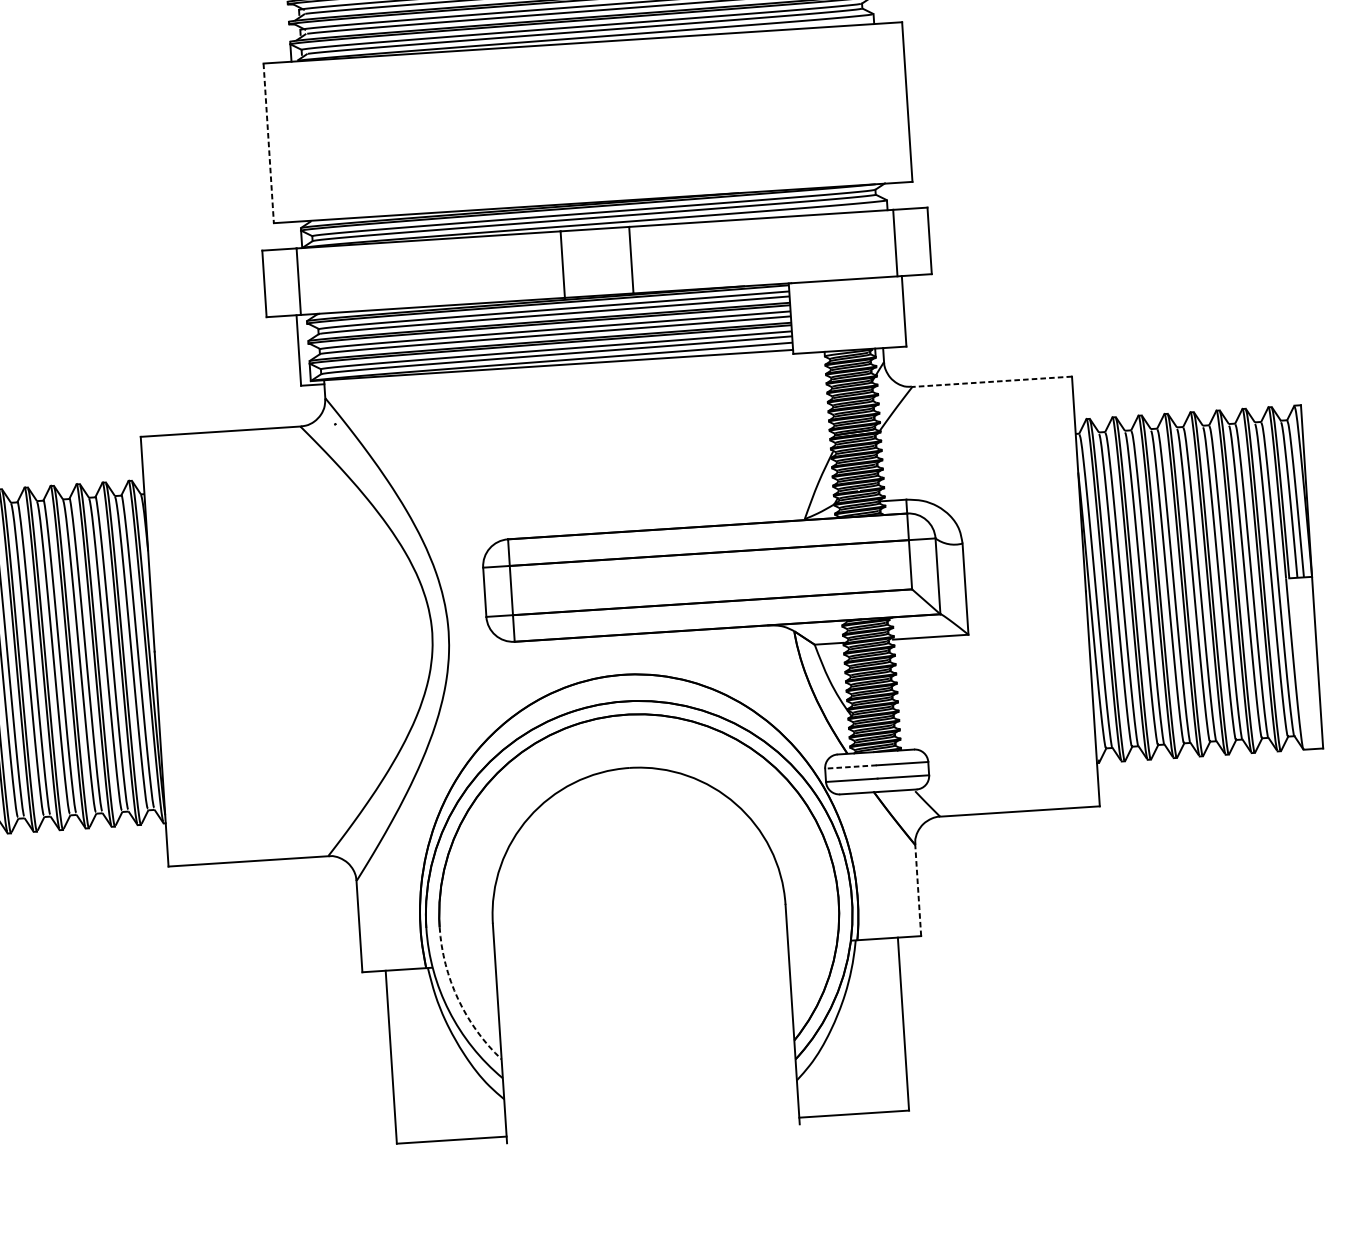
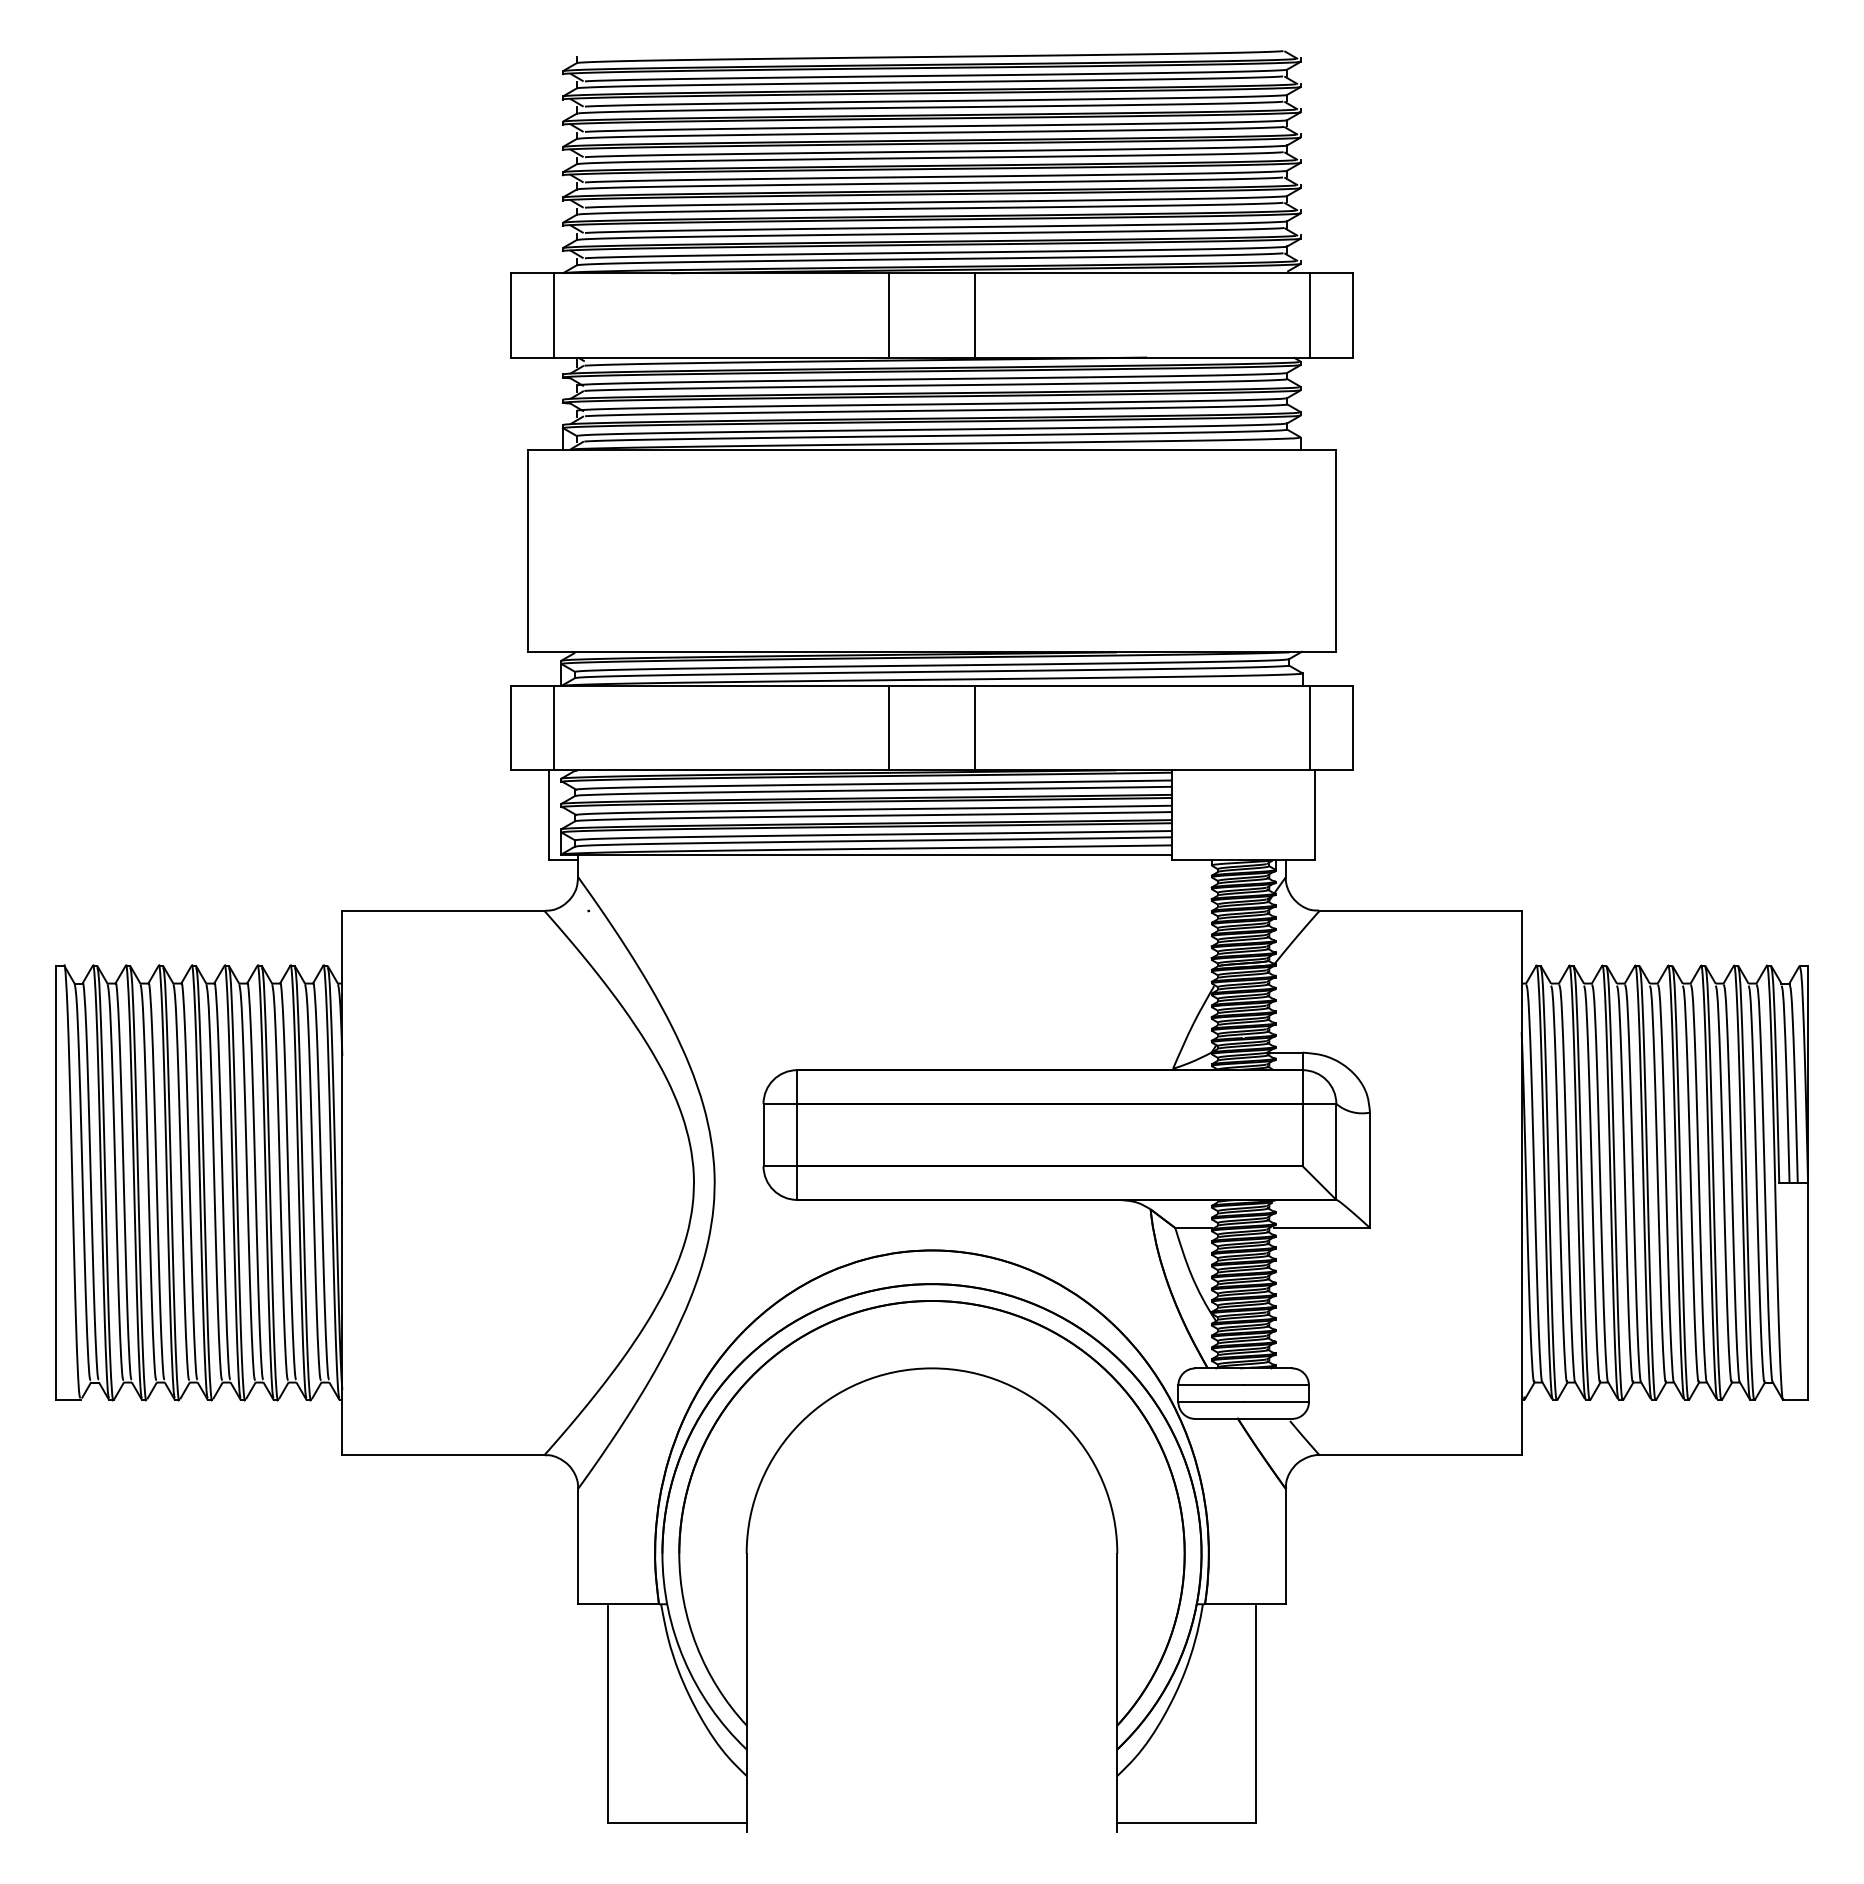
line: (268, 143) -> (527, 551), dashed -> solid
line: (991, 381) -> (1419, 910), dashed -> solid
line: (851, 767) -> (1211, 1385), dashed -> solid
line: (917, 890) -> (1285, 1546), dashed -> solid
arc: (457, 998) -> (696, 1645), dashed -> solid

